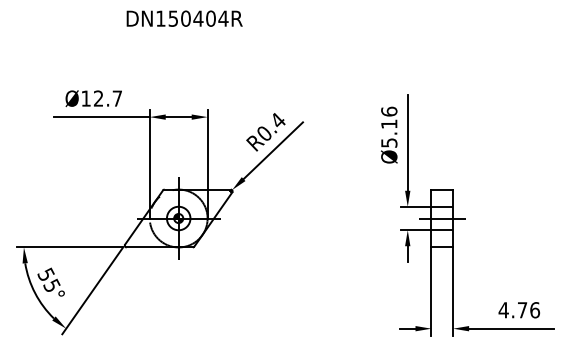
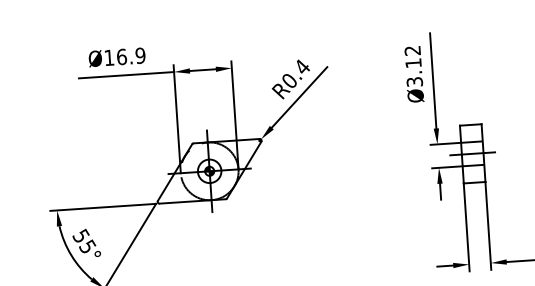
text: (107, 98) -> (130, 56), Ø12.7 -> Ø16.9
text: (389, 126) -> (413, 65), Ø5.16 -> Ø3.12

